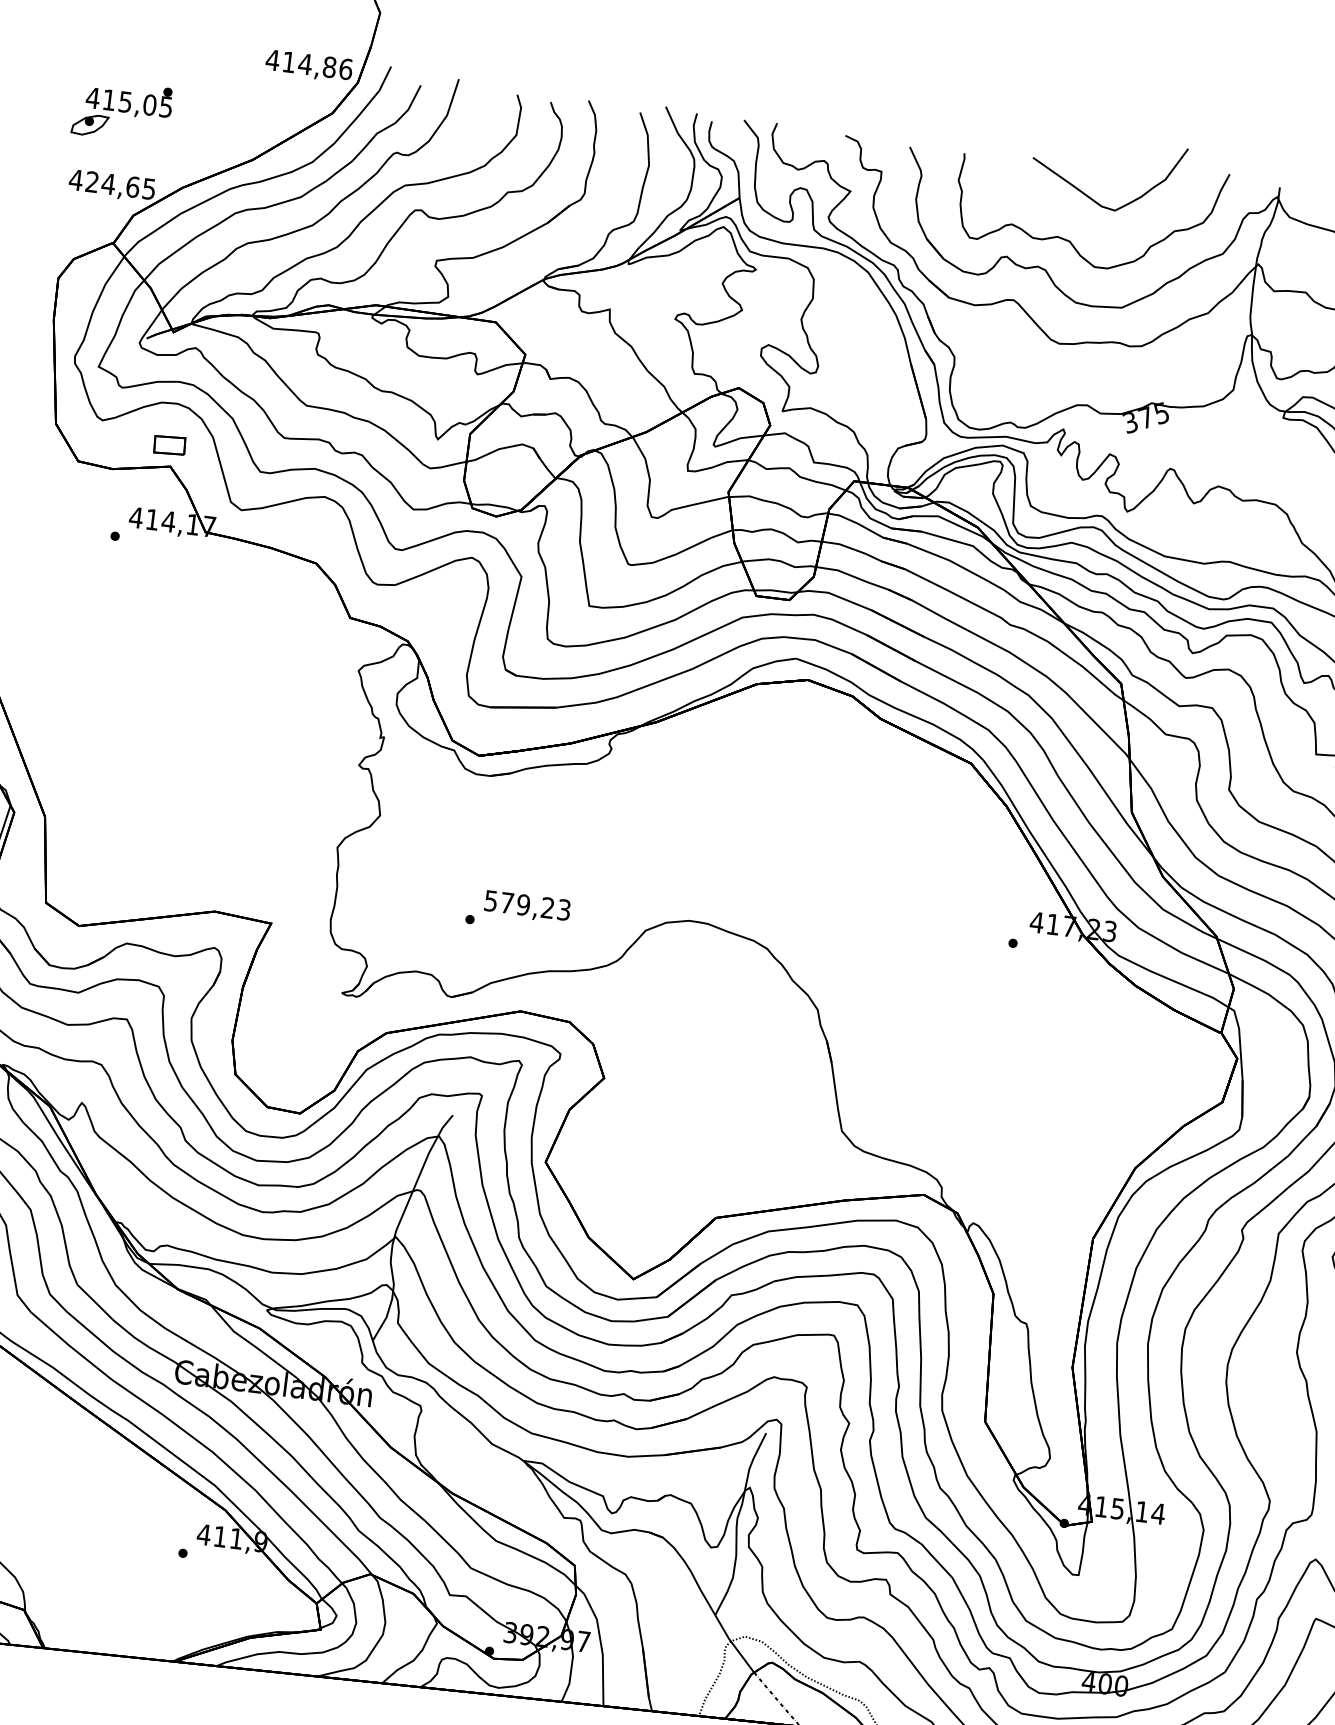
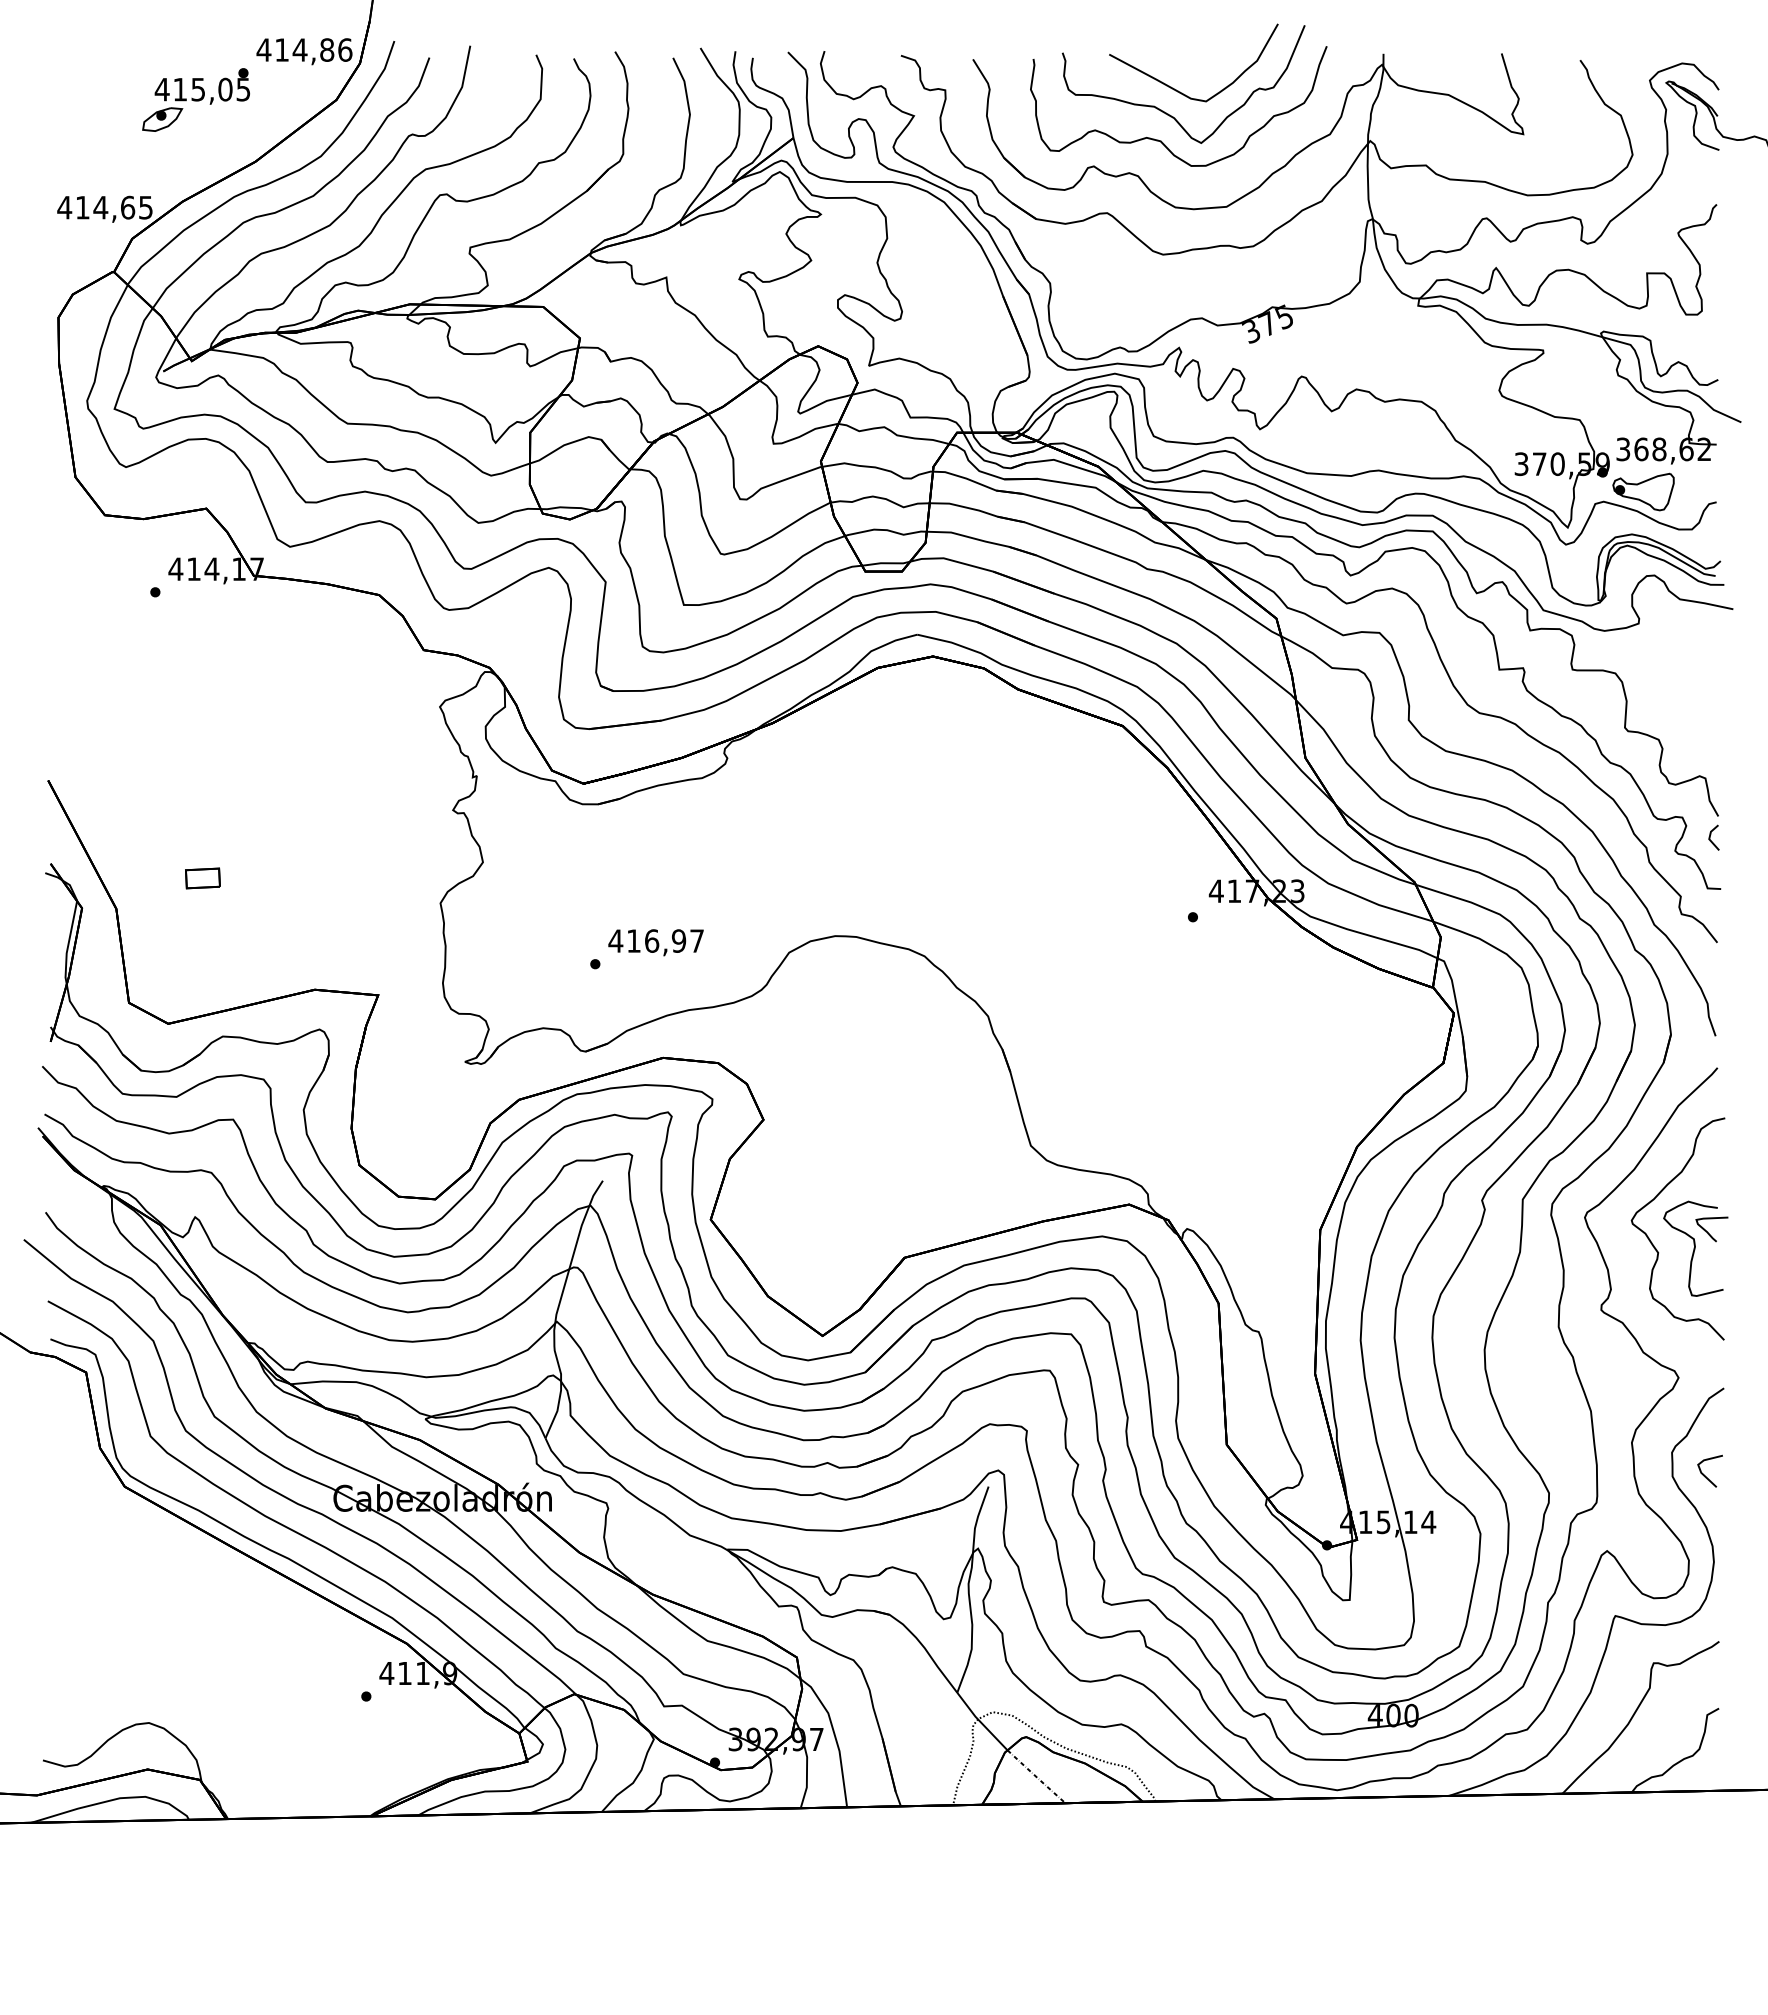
part: (121, 110) -> (195, 99), moved
text: (92, 181) -> (82, 207), 424,65 -> 414,65
curve: (1079, 217) -> (1168, 113), added
part: (169, 445) -> (202, 878), moved
text: (526, 904) -> (655, 940), 579,23 -> 416,97

